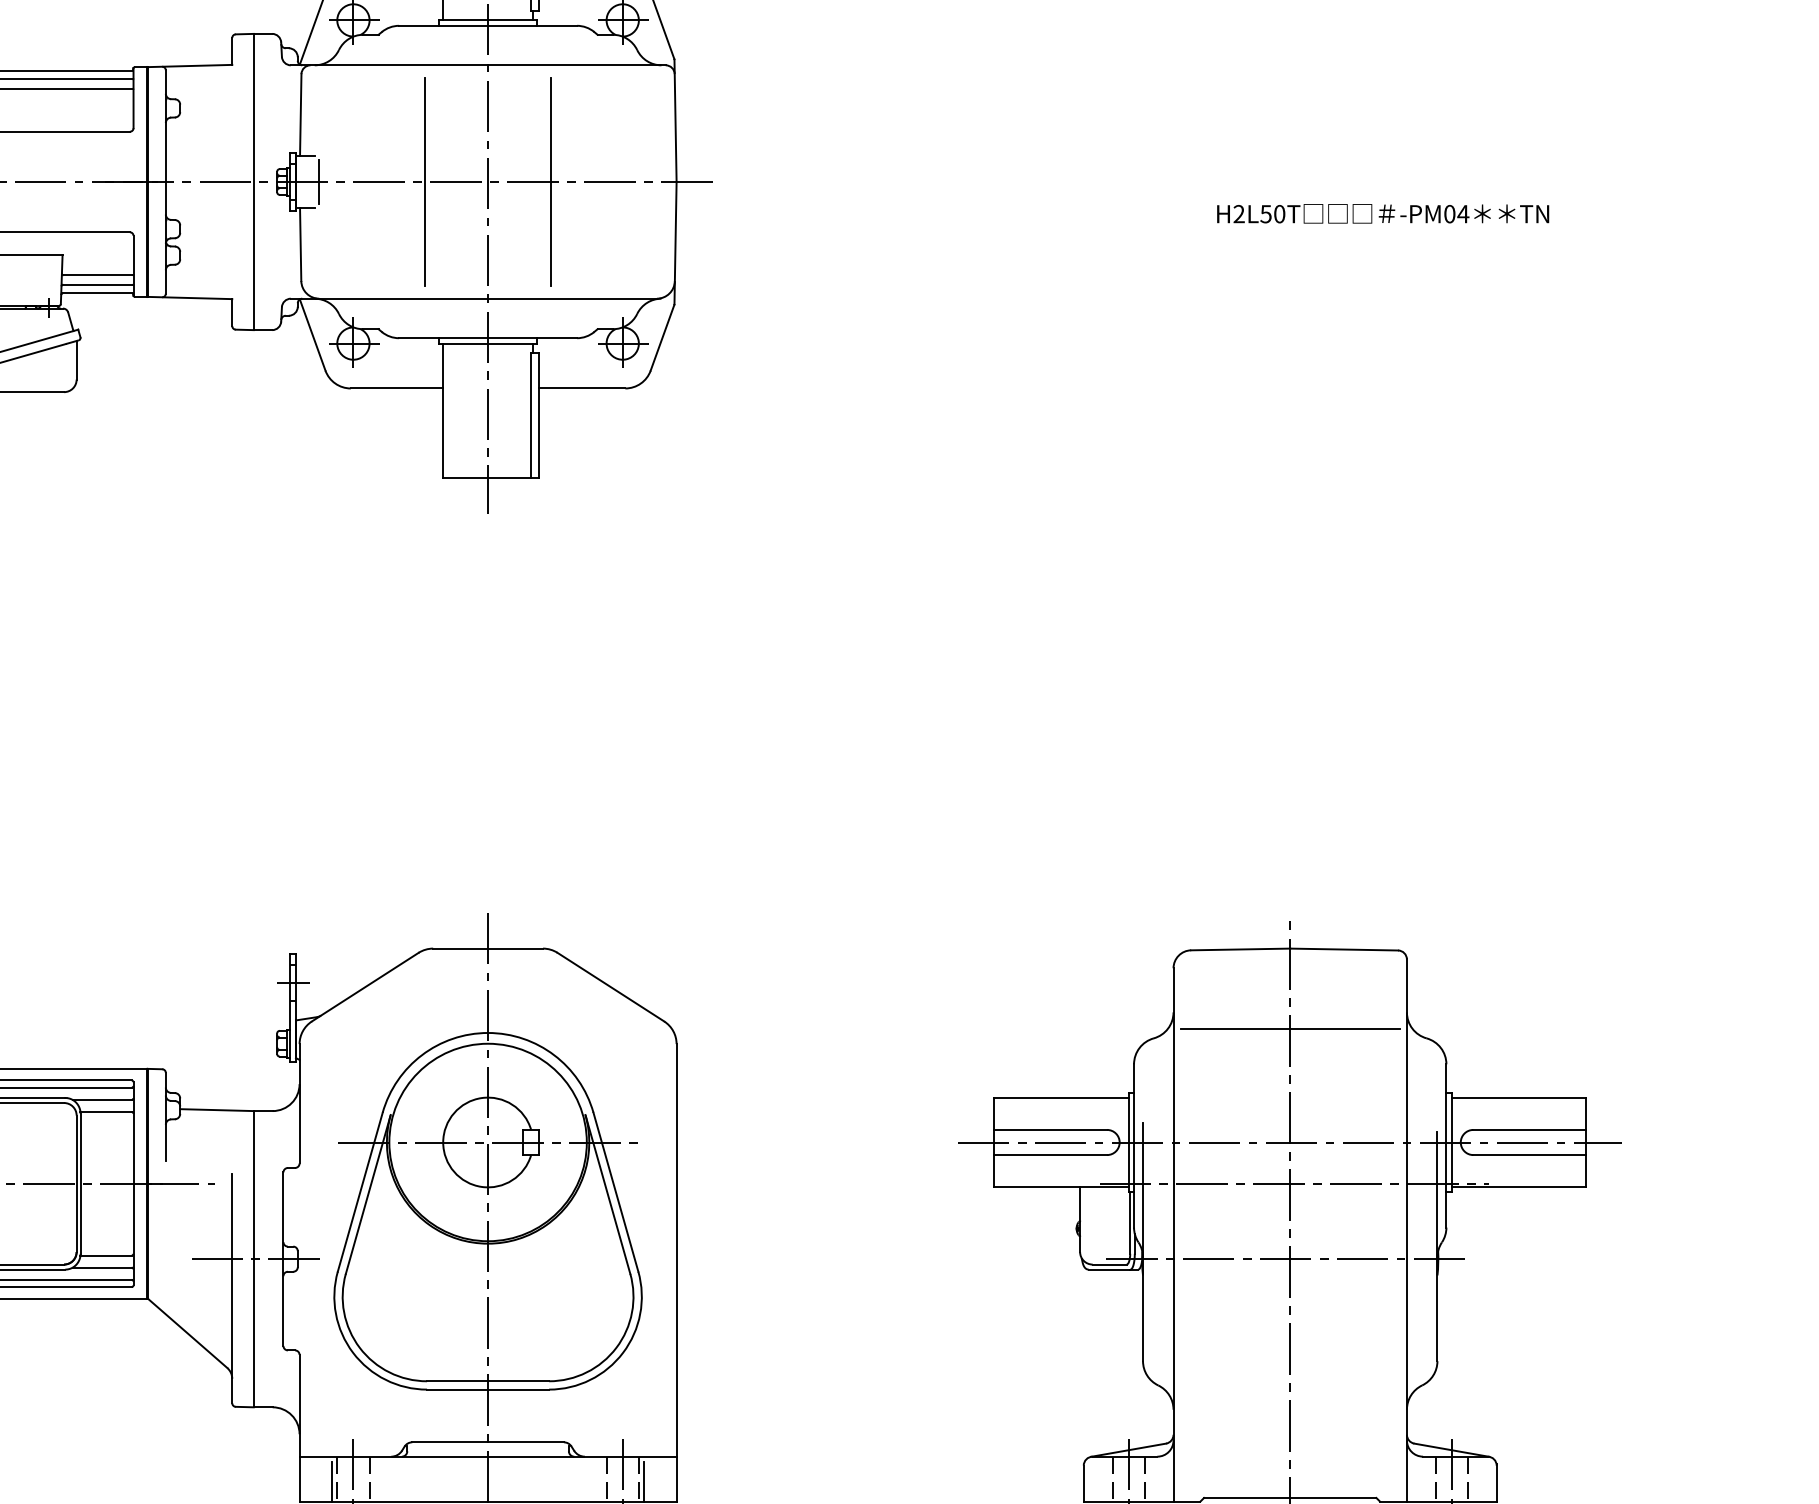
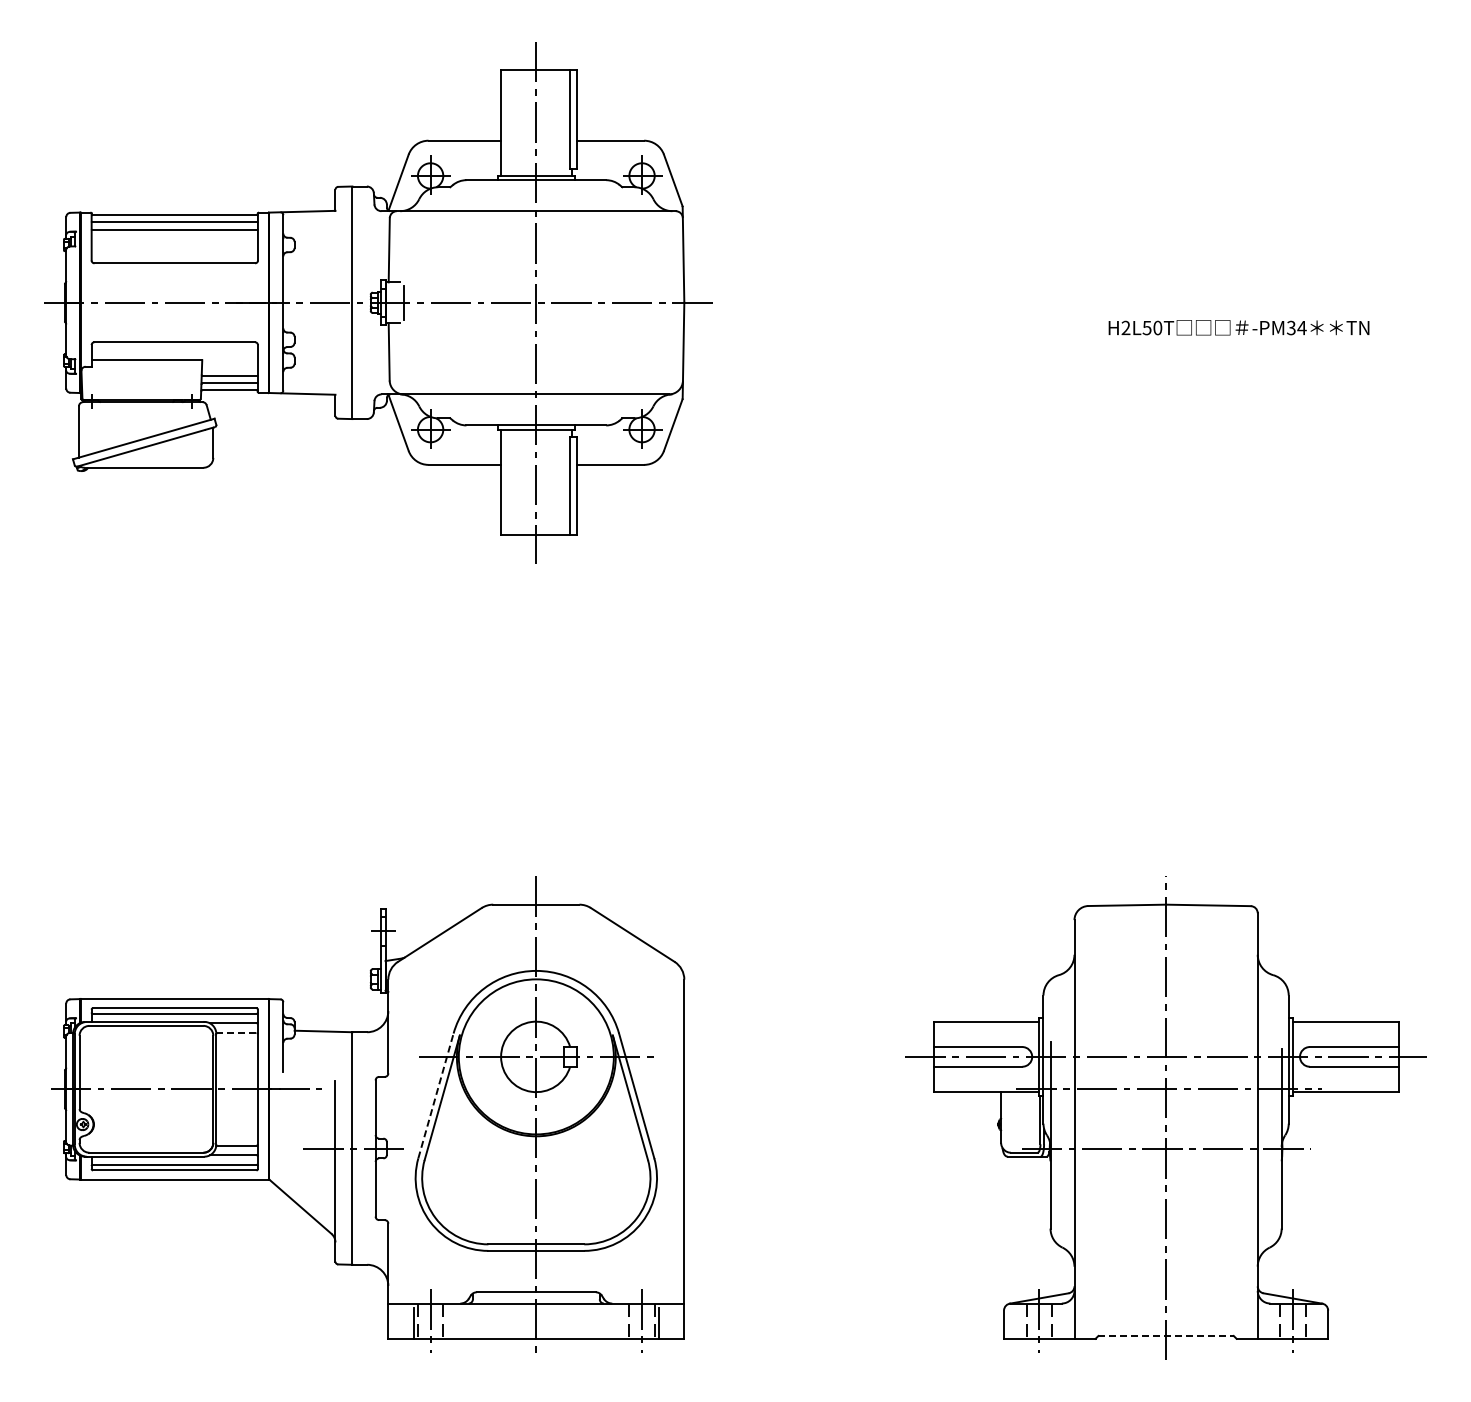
line: (425, 181) -> (487, 302), removed
line: (550, 181) -> (585, 302), removed
text: (1448, 214) -> (1290, 328), -PM04 -> -PM34
line: (1289, 1029) -> (1165, 968), removed
line: (106, 1111) -> (236, 1032), solid -> dashed
line: (359, 1191) -> (435, 1095), solid -> dashed
line: (1290, 1497) -> (1166, 1335), solid -> dashed

